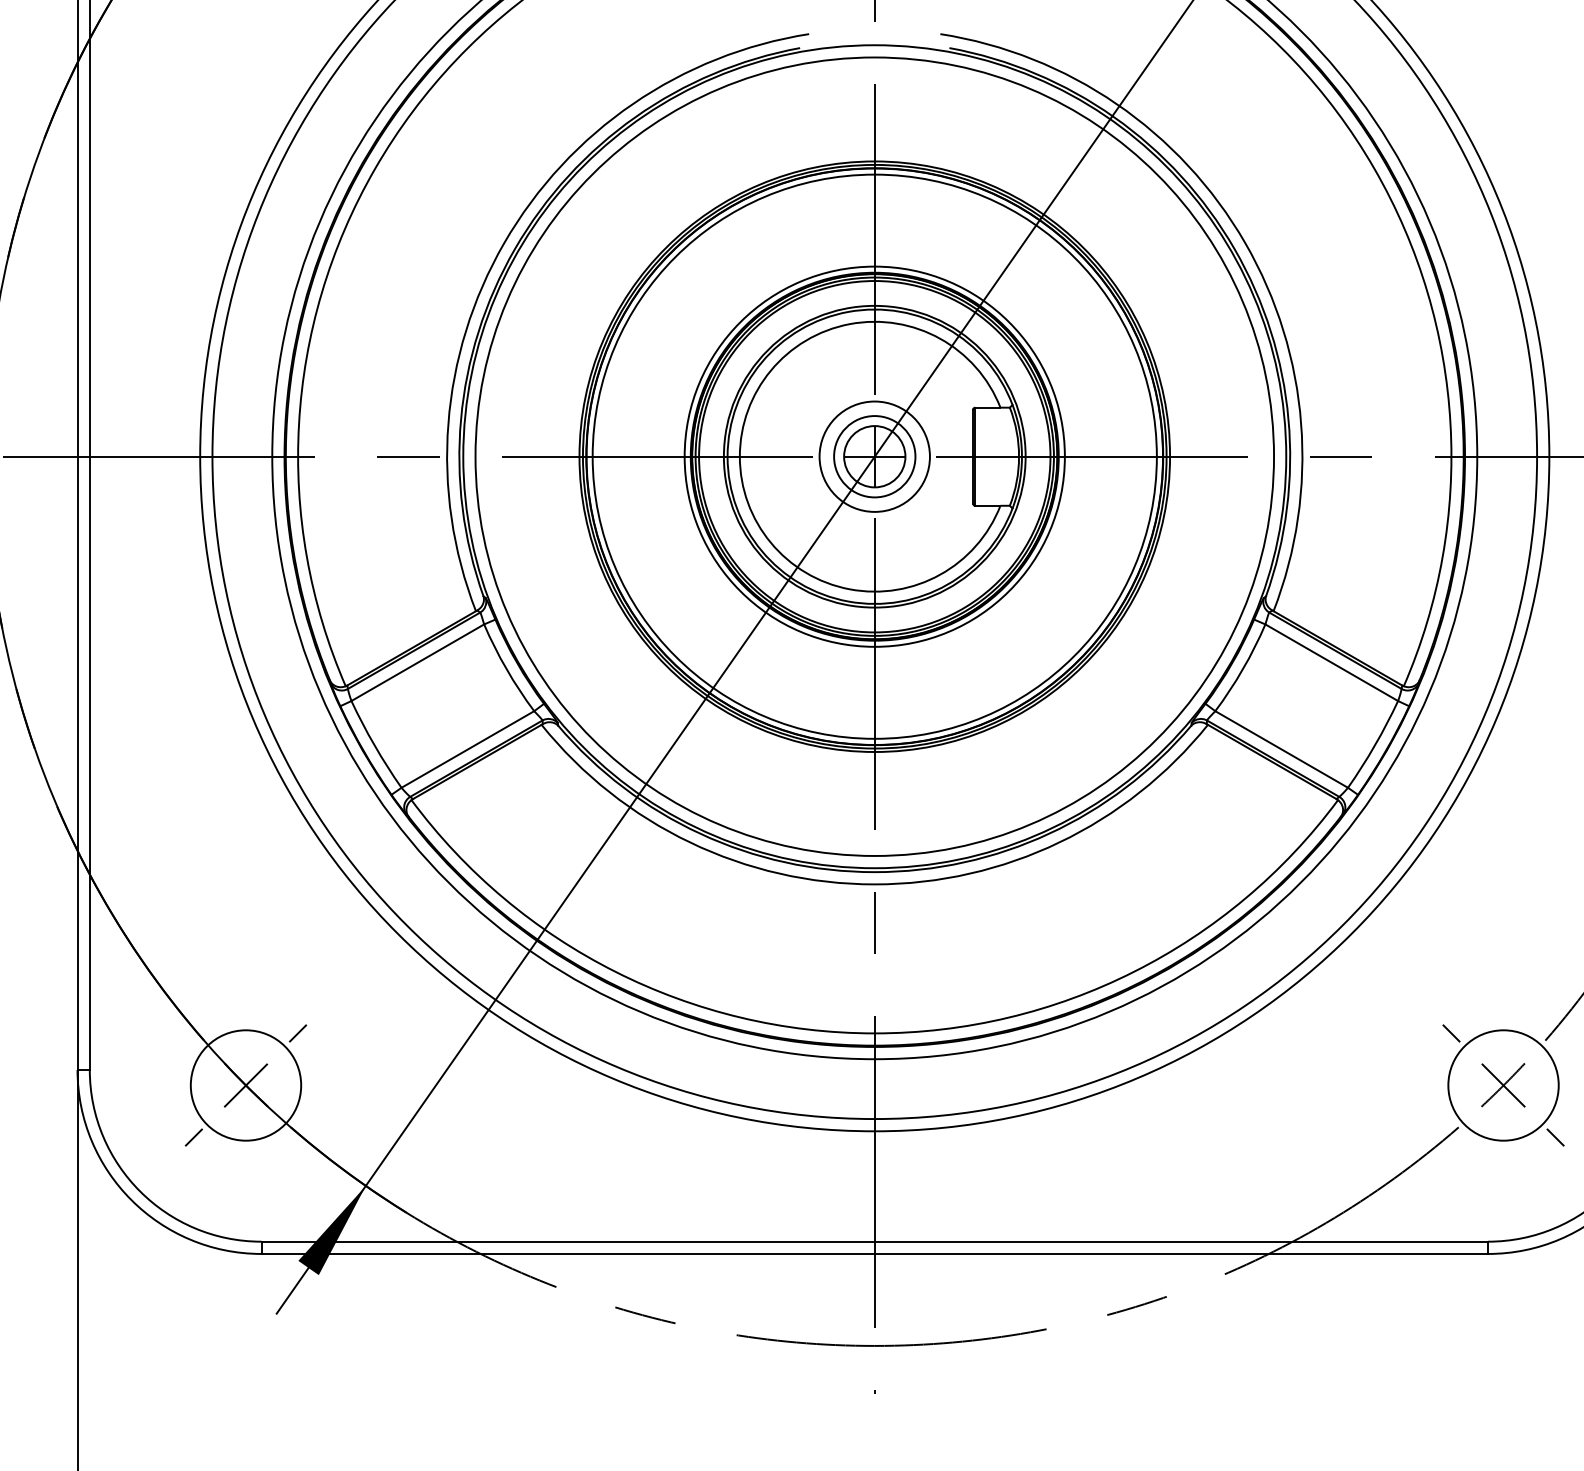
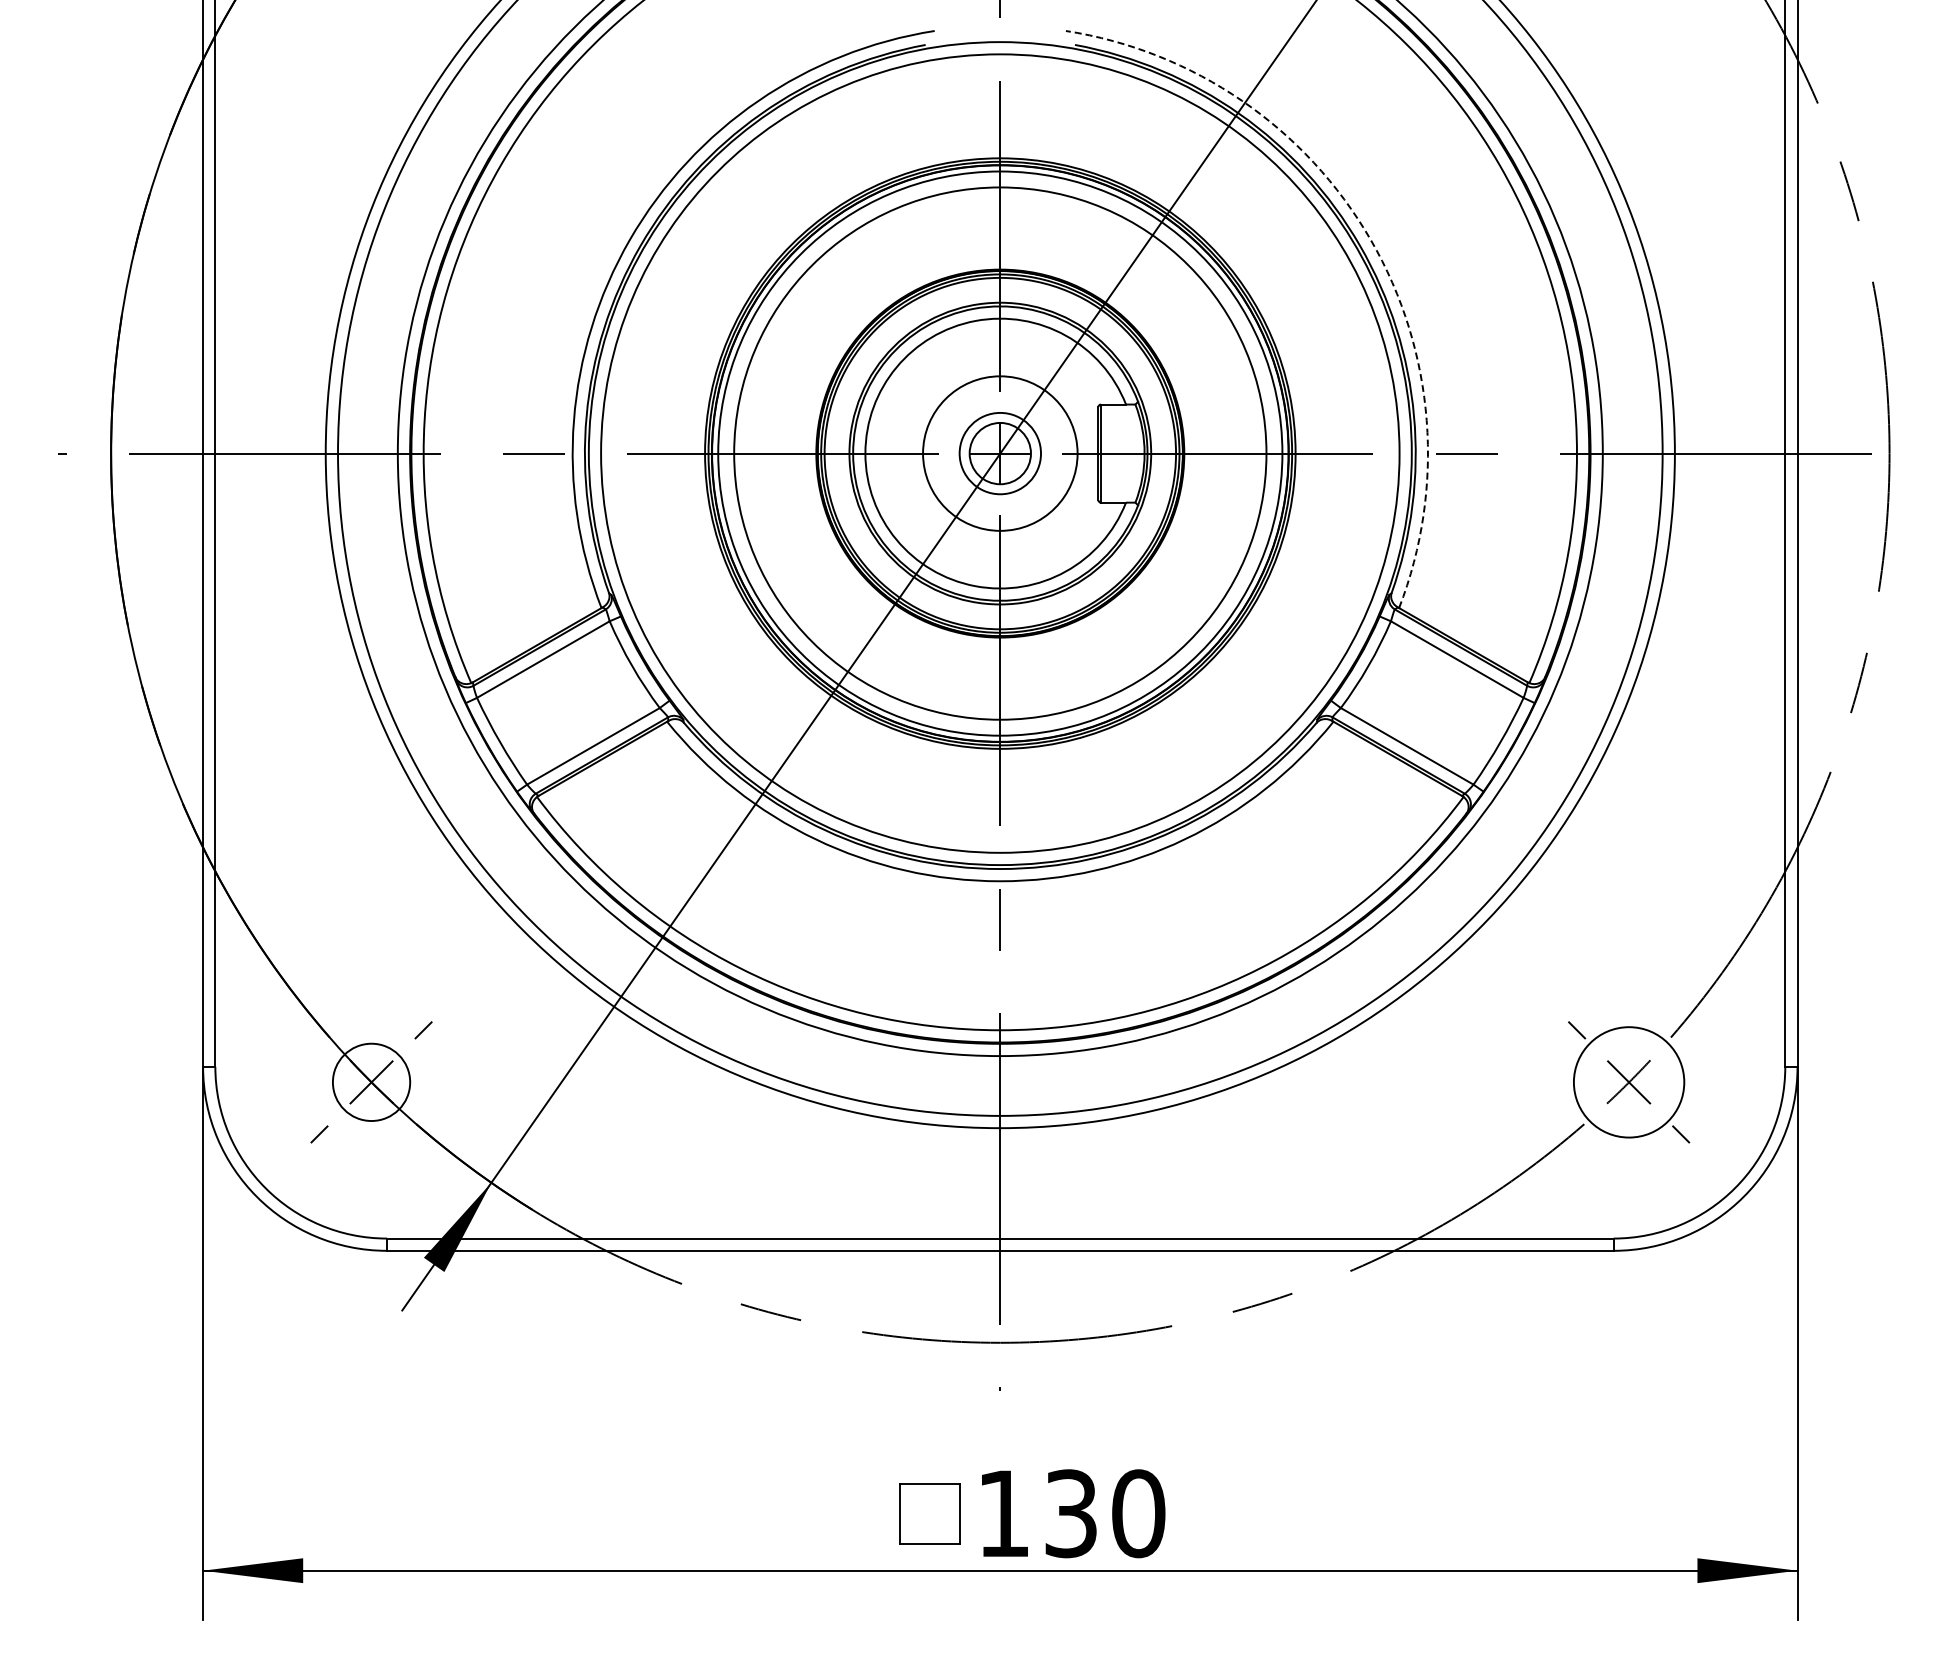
arc: (1244, 242) -> (1370, 239), solid -> dashed
circle: (874, 456) -> (1000, 453), size x1.4
circle: (874, 456) -> (1000, 453), size x1.4
circle: (245, 1085) -> (371, 1082), size x0.7

